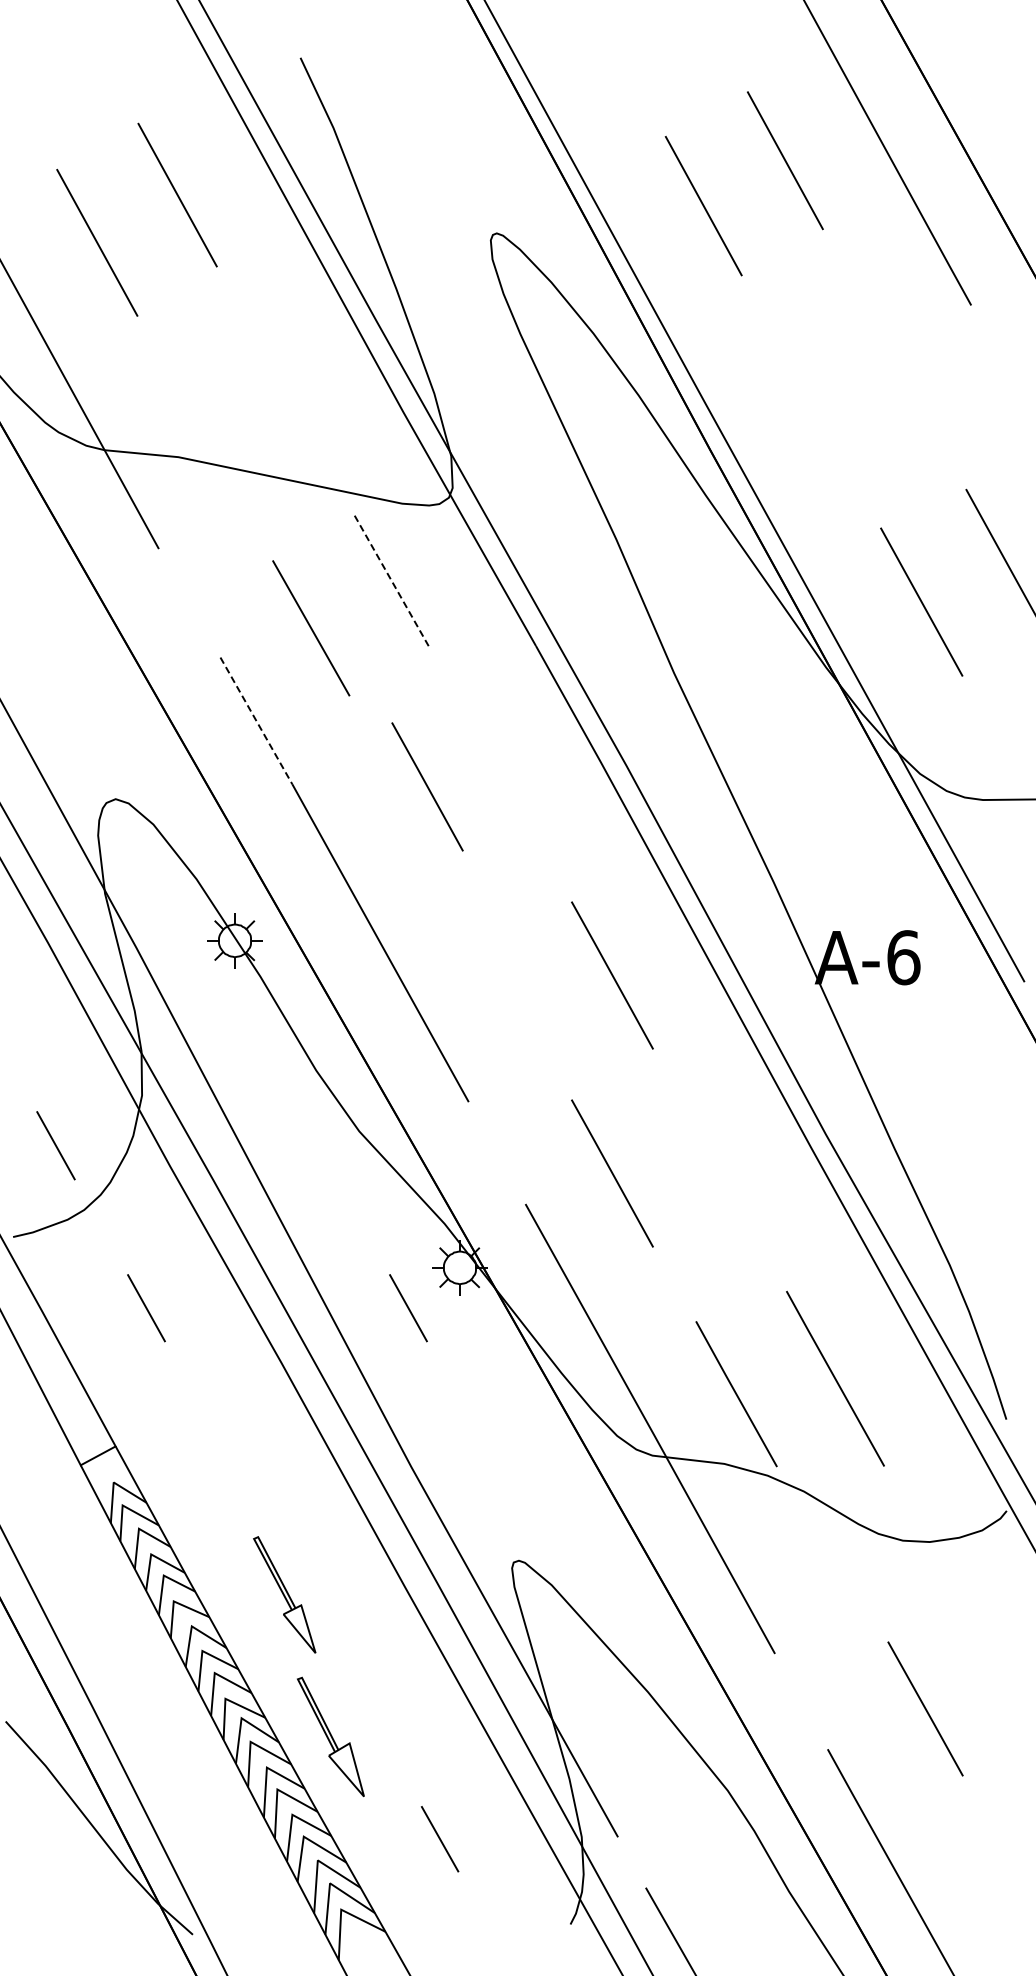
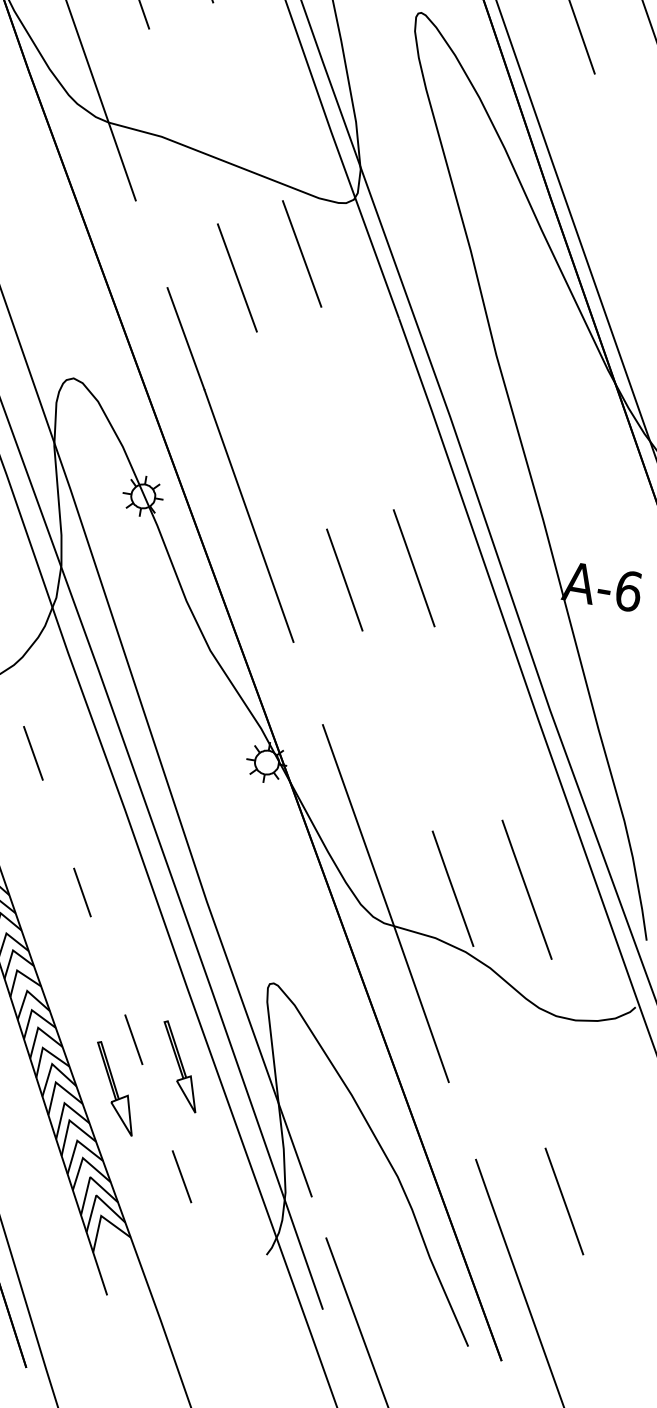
line: (392, 581) -> (302, 253), dashed -> solid
line: (256, 720) -> (186, 338), dashed -> solid
line: (427, 786) -> (344, 579), moved
line: (612, 1173) -> (389, 712), removed
line: (408, 1308) -> (224, 785), removed
line: (242, 1482) -> (81, 892), added
part: (284, 1594) -> (179, 1066), moved
line: (344, 1666) -> (133, 1039), added
line: (925, 1708) -> (564, 1201), moved

